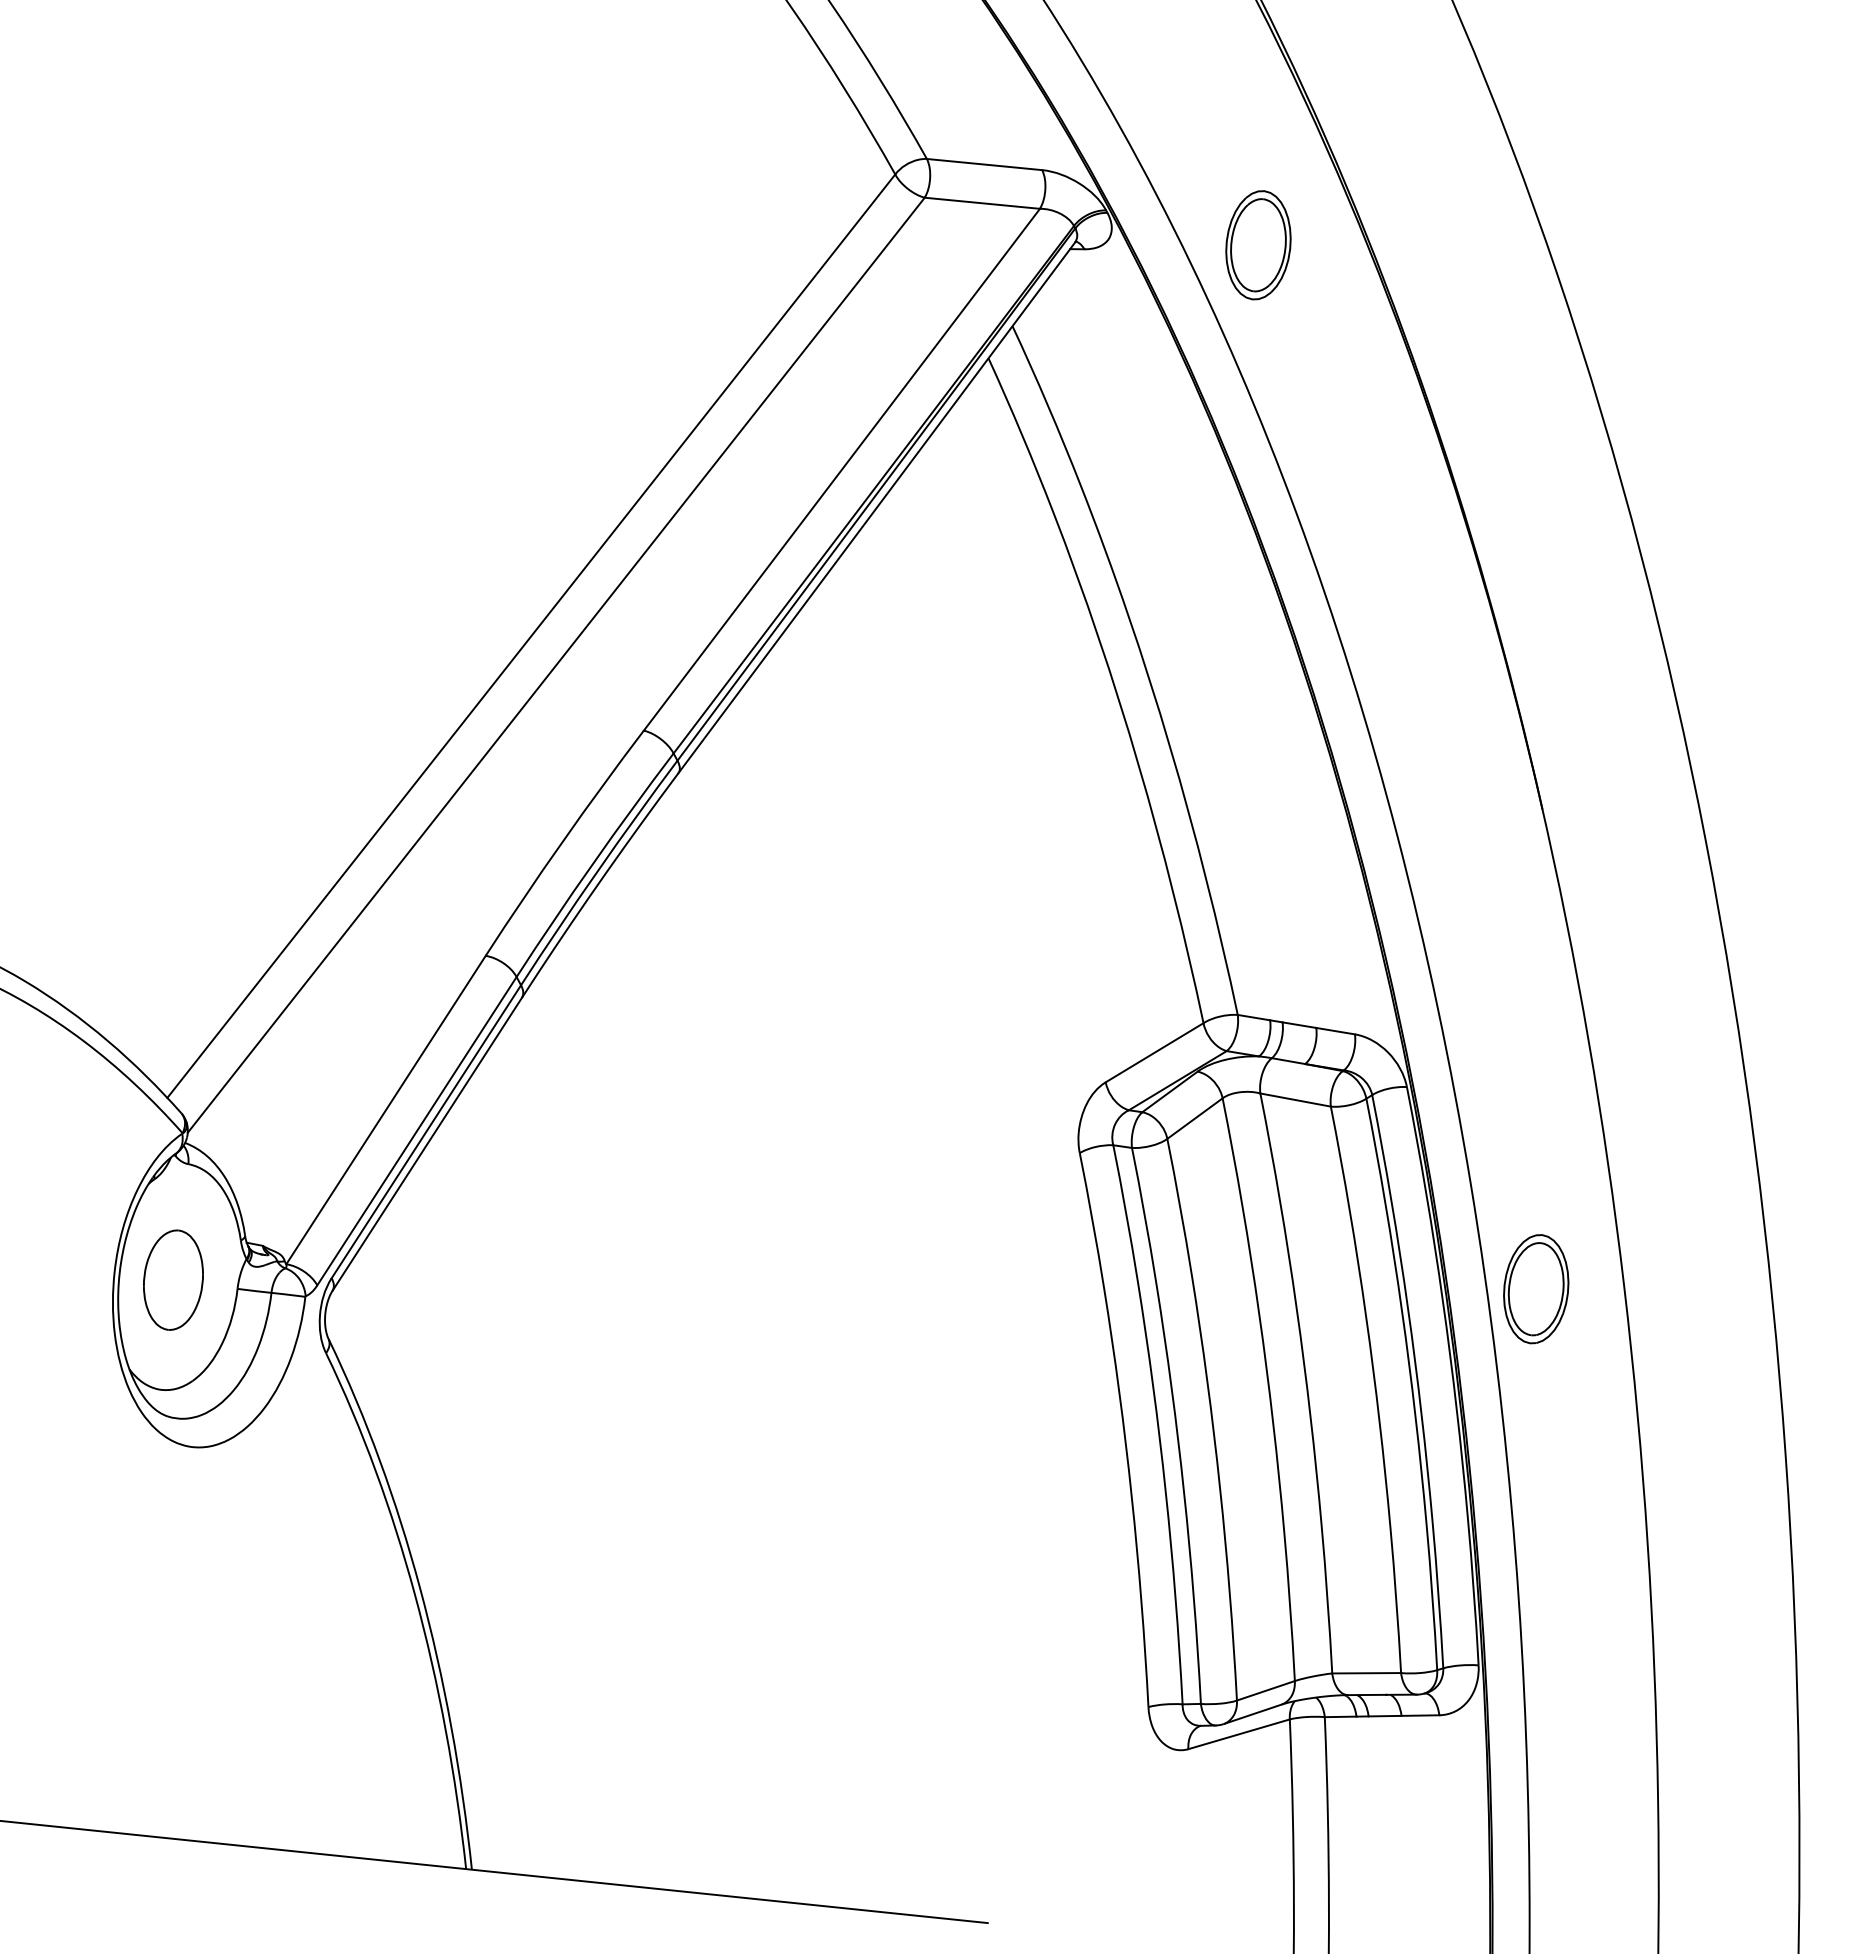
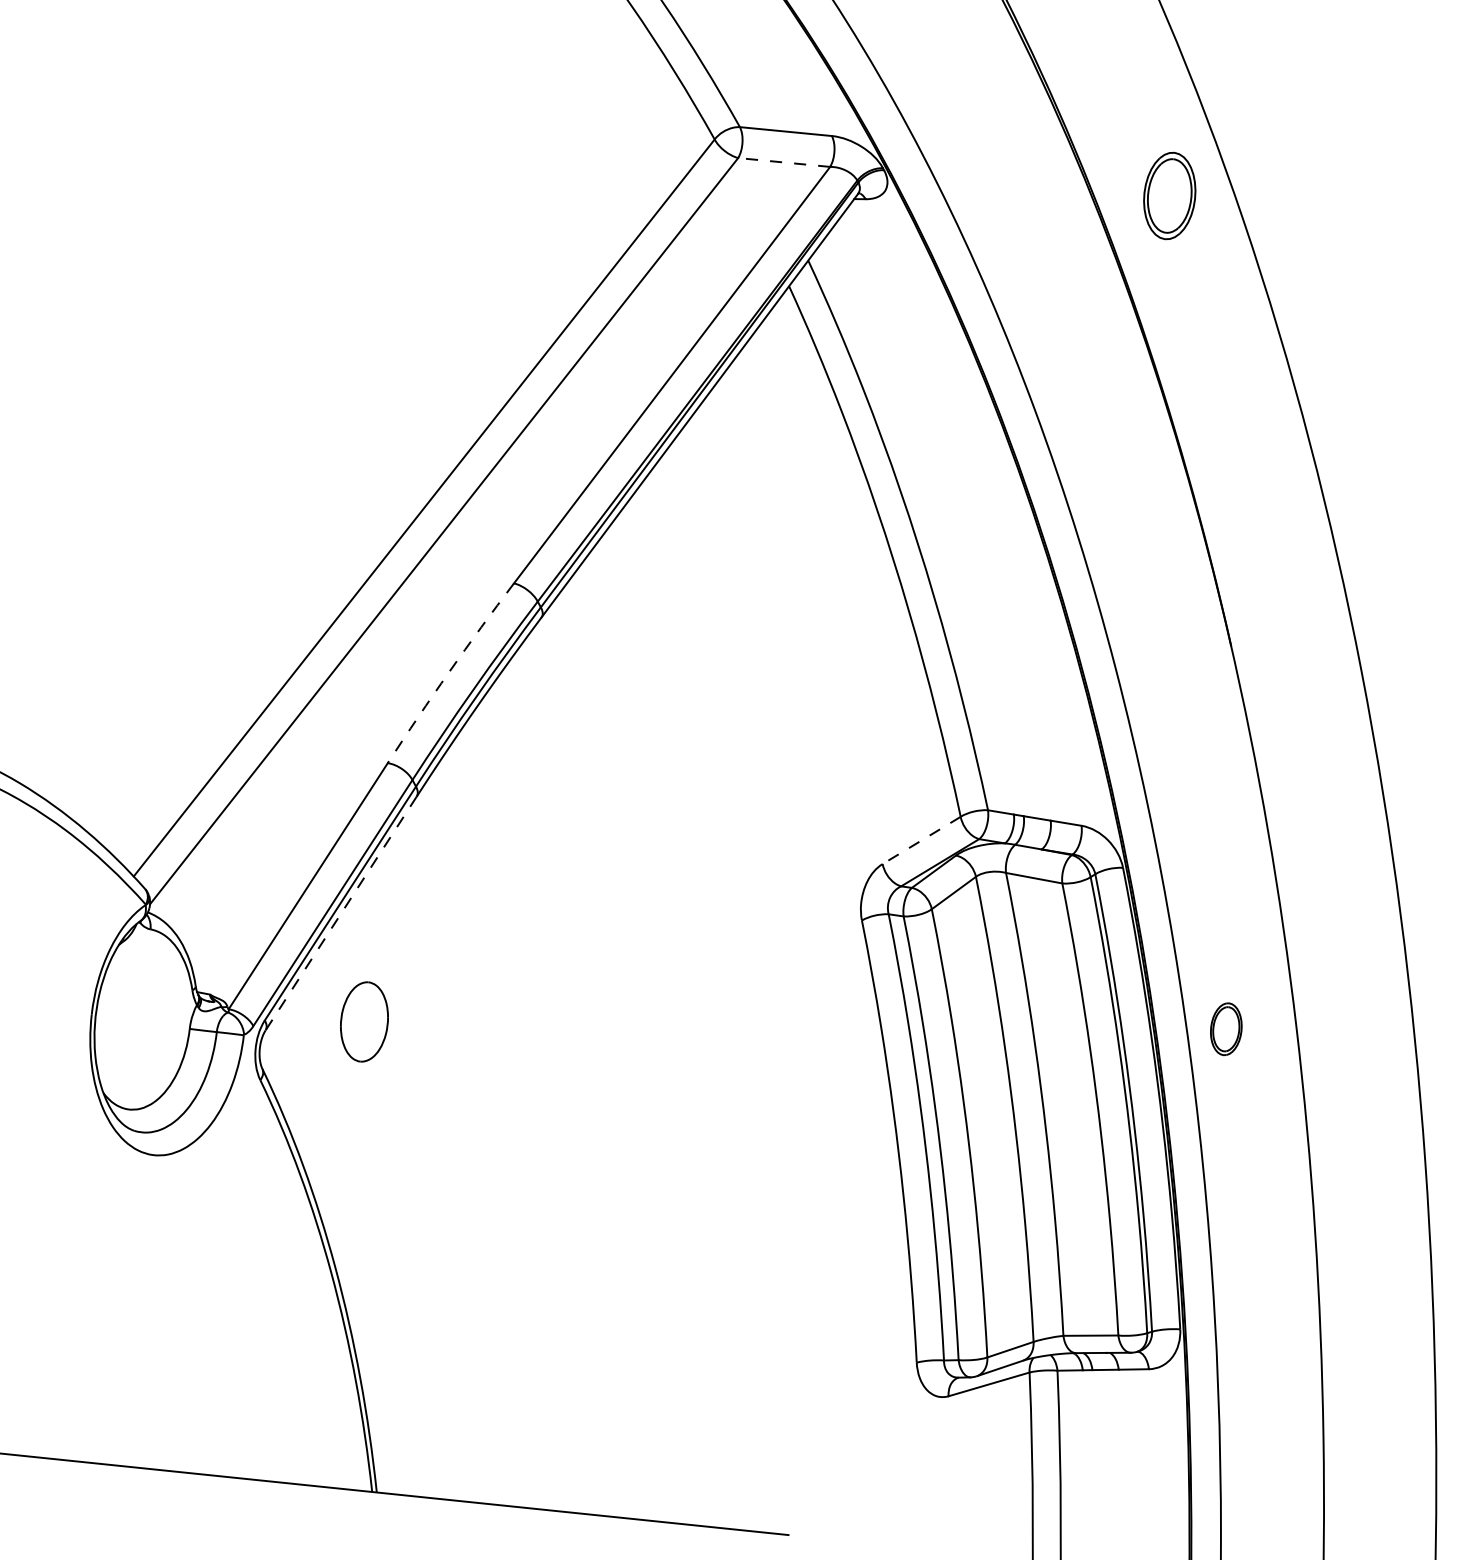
line: (982, 203) -> (784, 162), solid -> dashed
part: (1258, 245) -> (1169, 196), moved
arc: (562, 841) -> (449, 671), solid -> dashed
line: (1154, 1053) -> (921, 841), solid -> dashed
line: (427, 1144) -> (341, 913), solid -> dashed
part: (173, 1279) -> (364, 1021), moved
part: (1536, 1289) -> (1226, 1029), size x0.6

